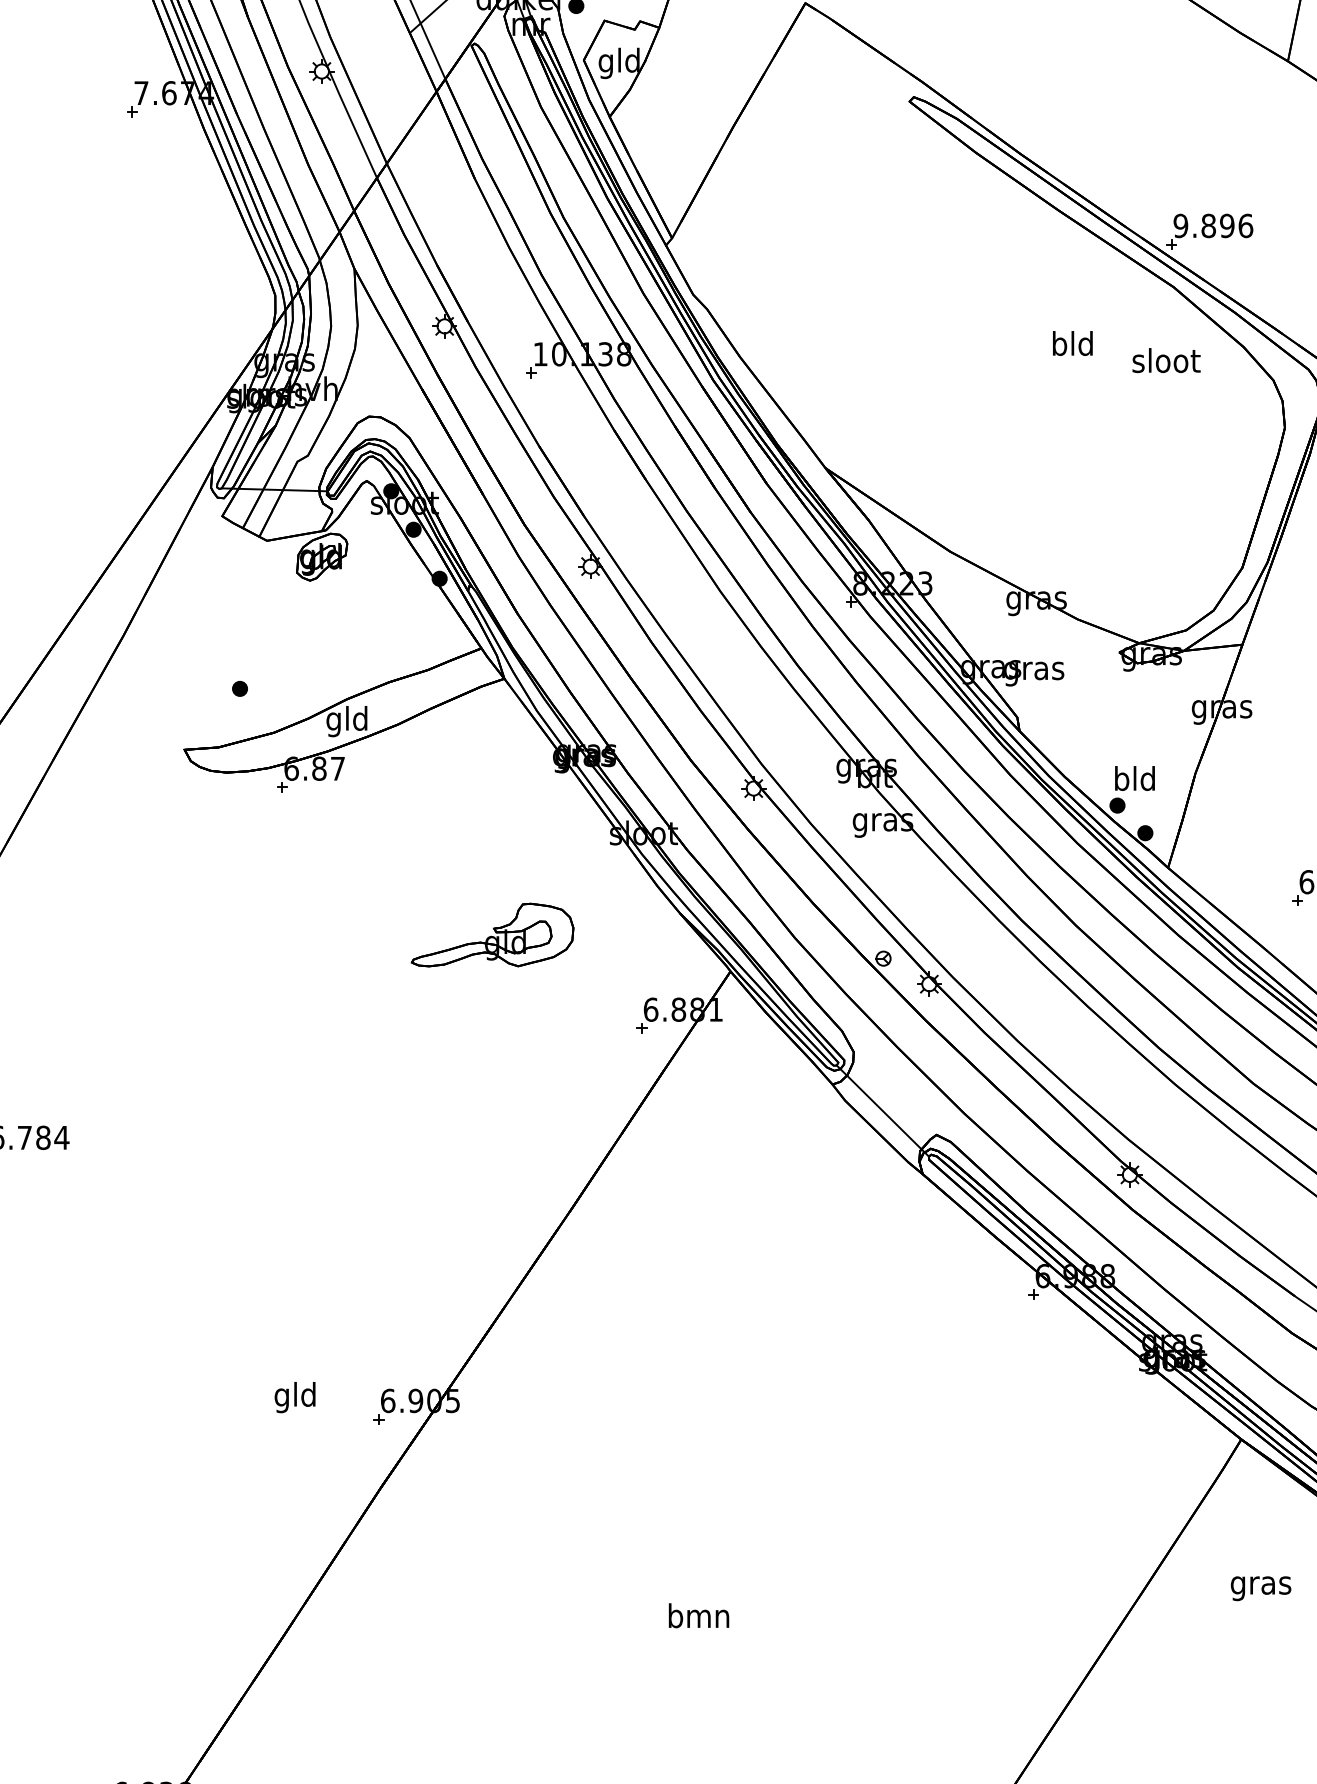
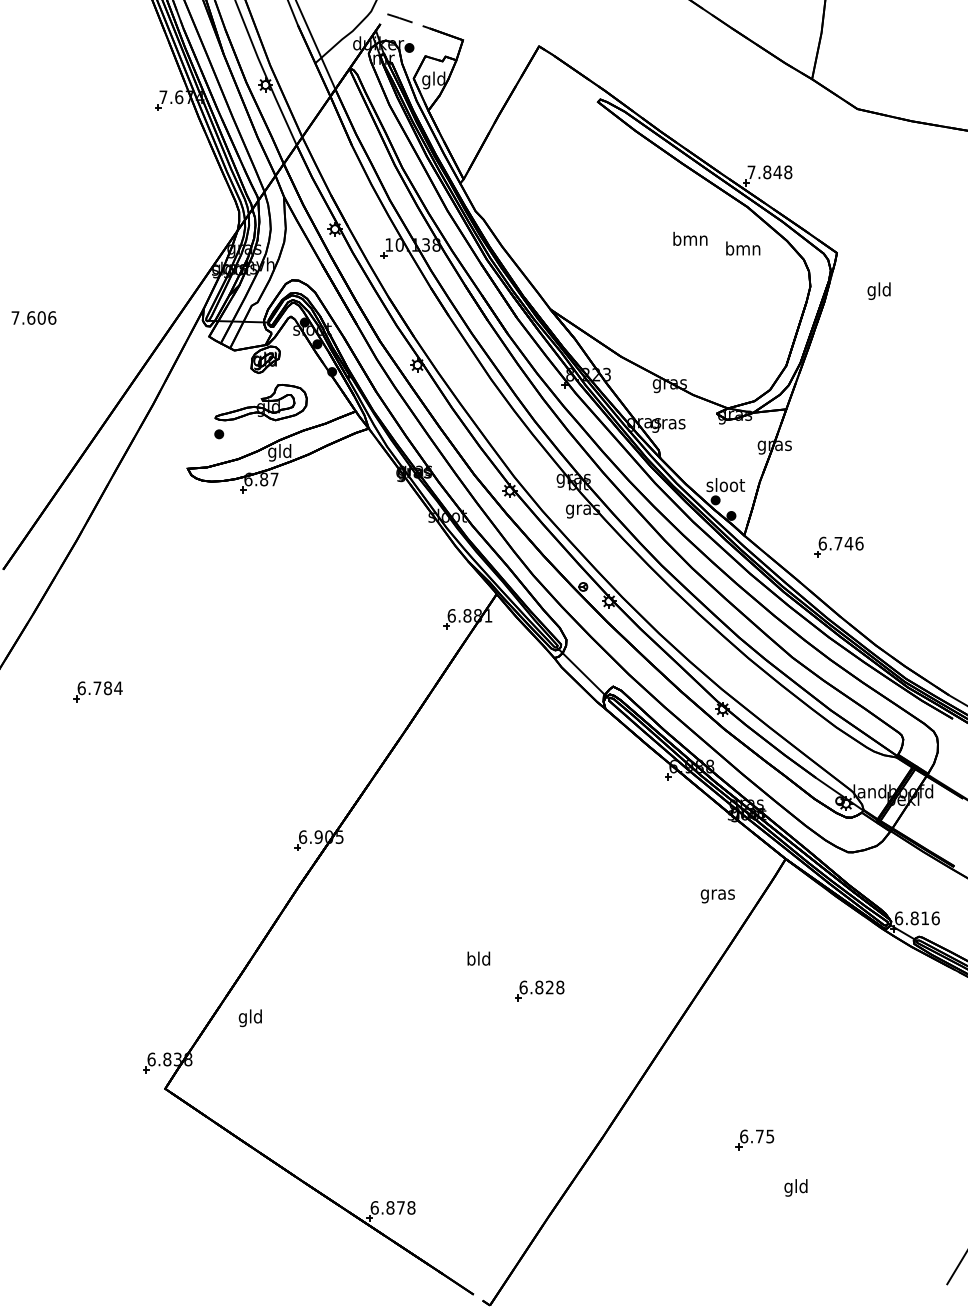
text: (1212, 226) -> (769, 172), 9.896 -> 7.848
text: (1073, 342) -> (690, 238), bld -> bmn
text: (1166, 360) -> (743, 248), sloot -> bmn
text: (1134, 779) -> (725, 485), bld -> sloot
part: (491, 934) -> (260, 402), moved
text: (293, 1397) -> (249, 1018), moved
text: (1260, 1588) -> (717, 896), moved
text: (698, 1615) -> (478, 958), bmn -> bld
part: (806, 1671) -> (539, 990), added

